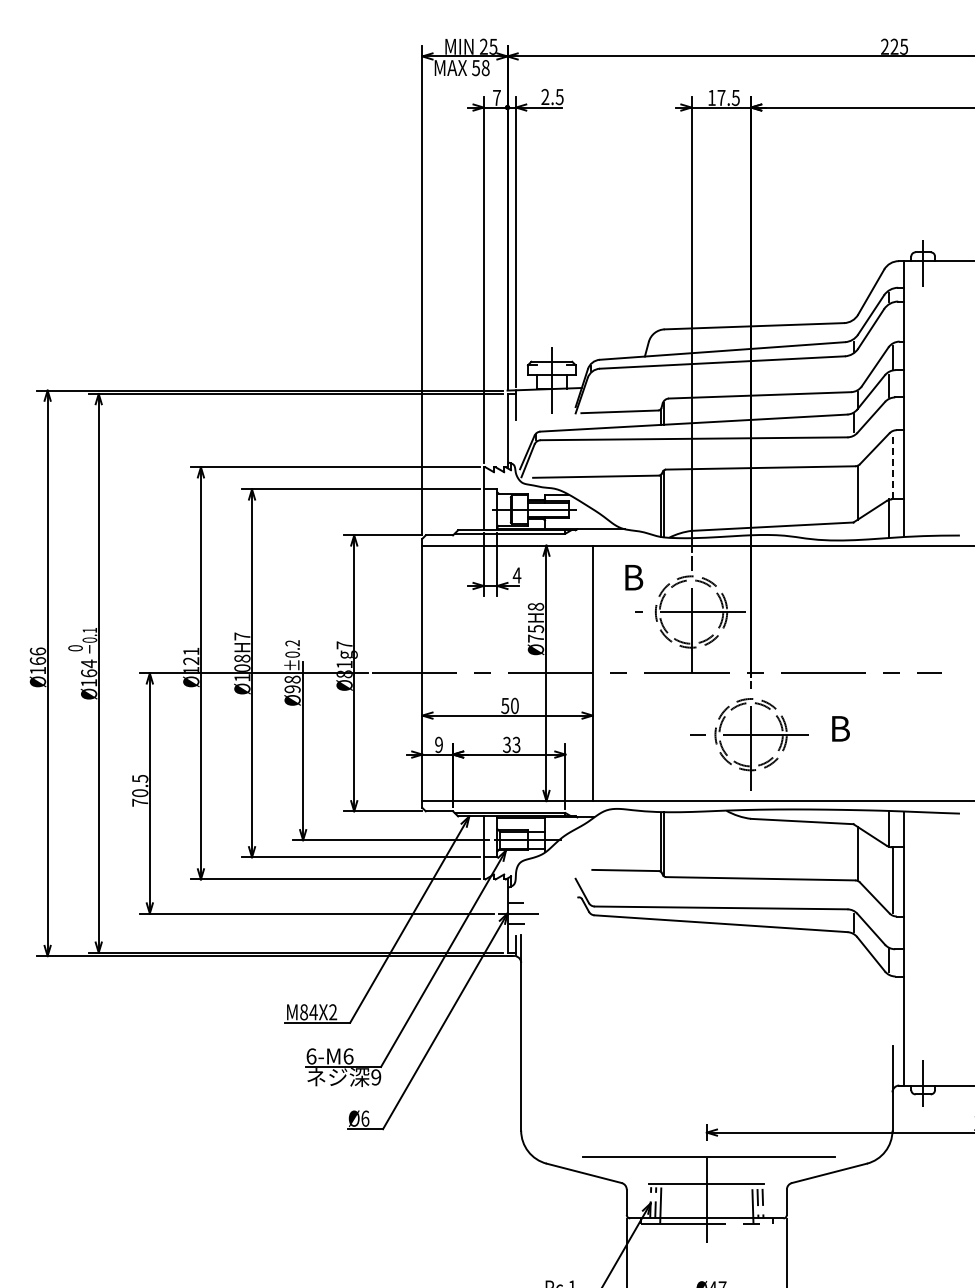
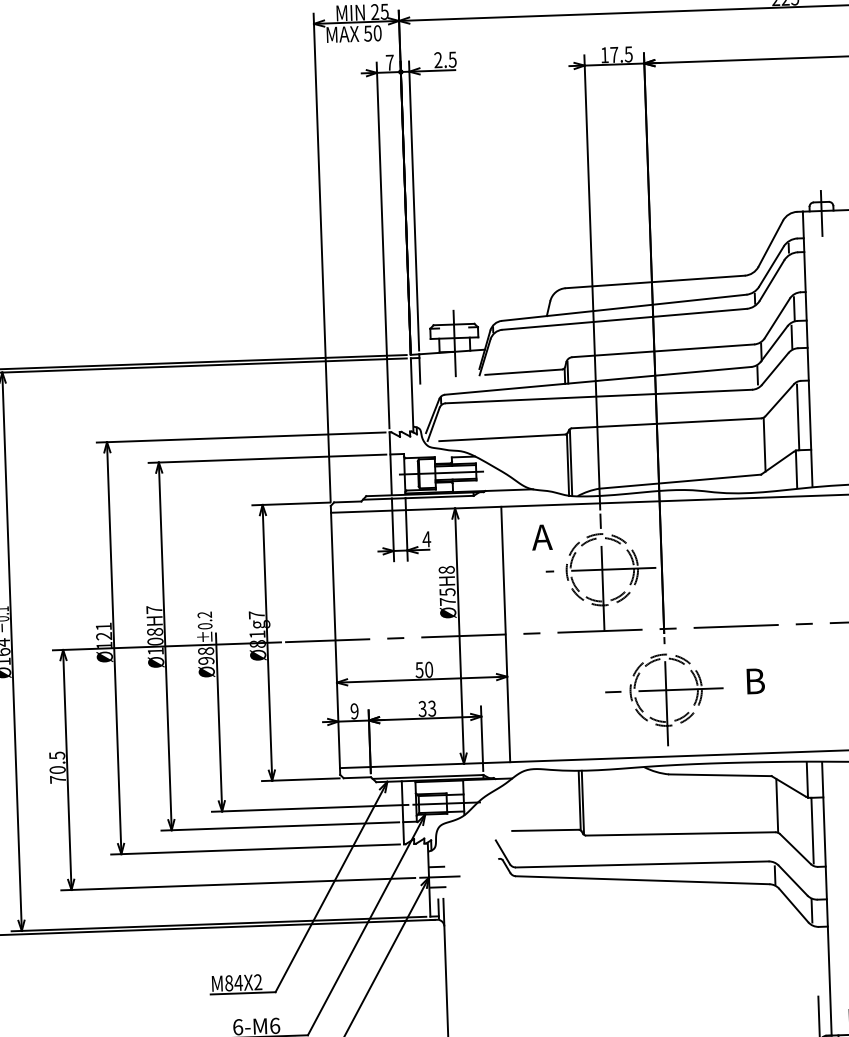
text: (485, 67) -> (377, 32), 58 -> 50
line: (892, 466) -> (798, 417), dashed -> solid
text: (632, 577) -> (542, 537), B -> A

